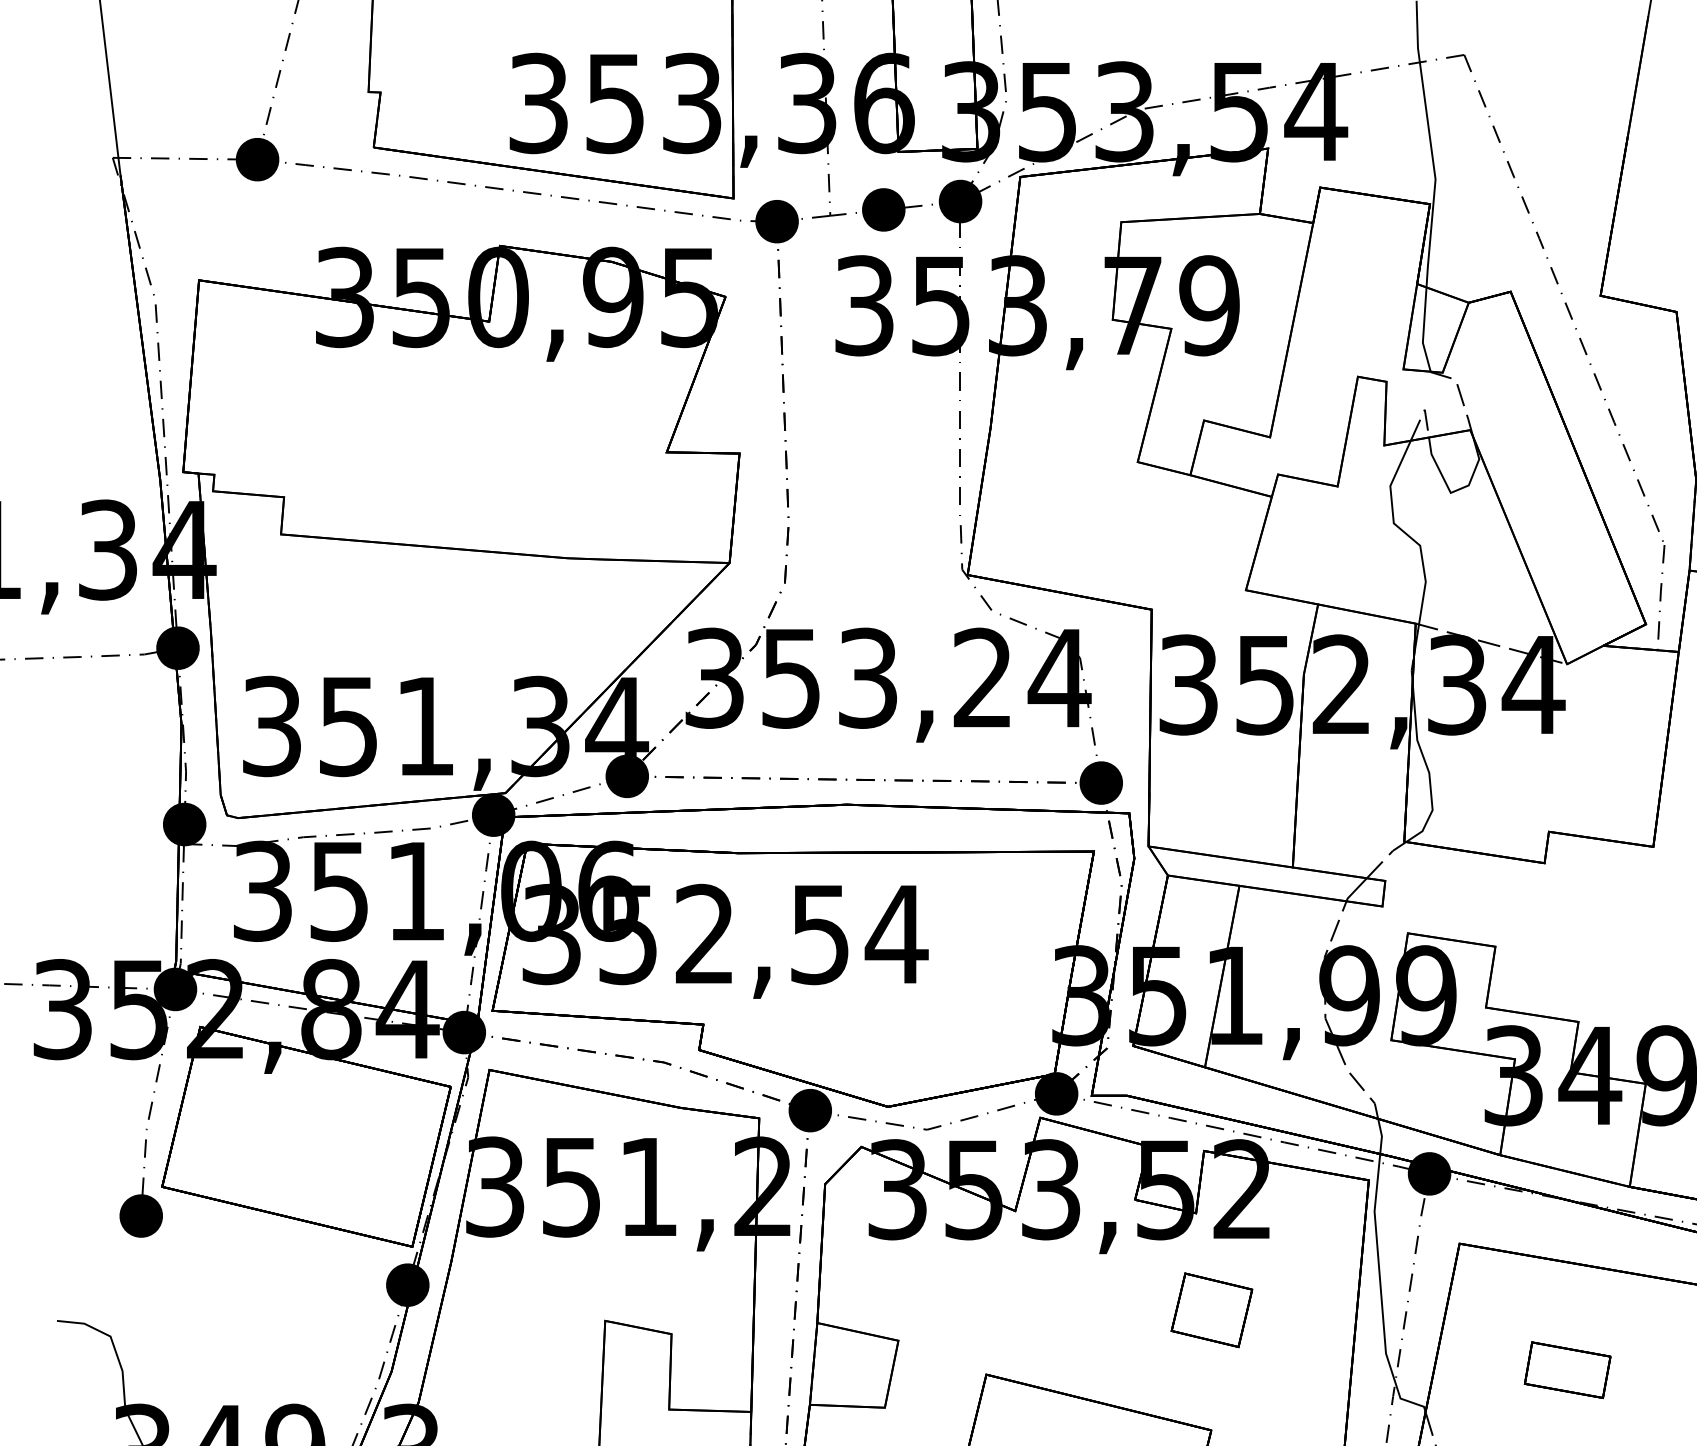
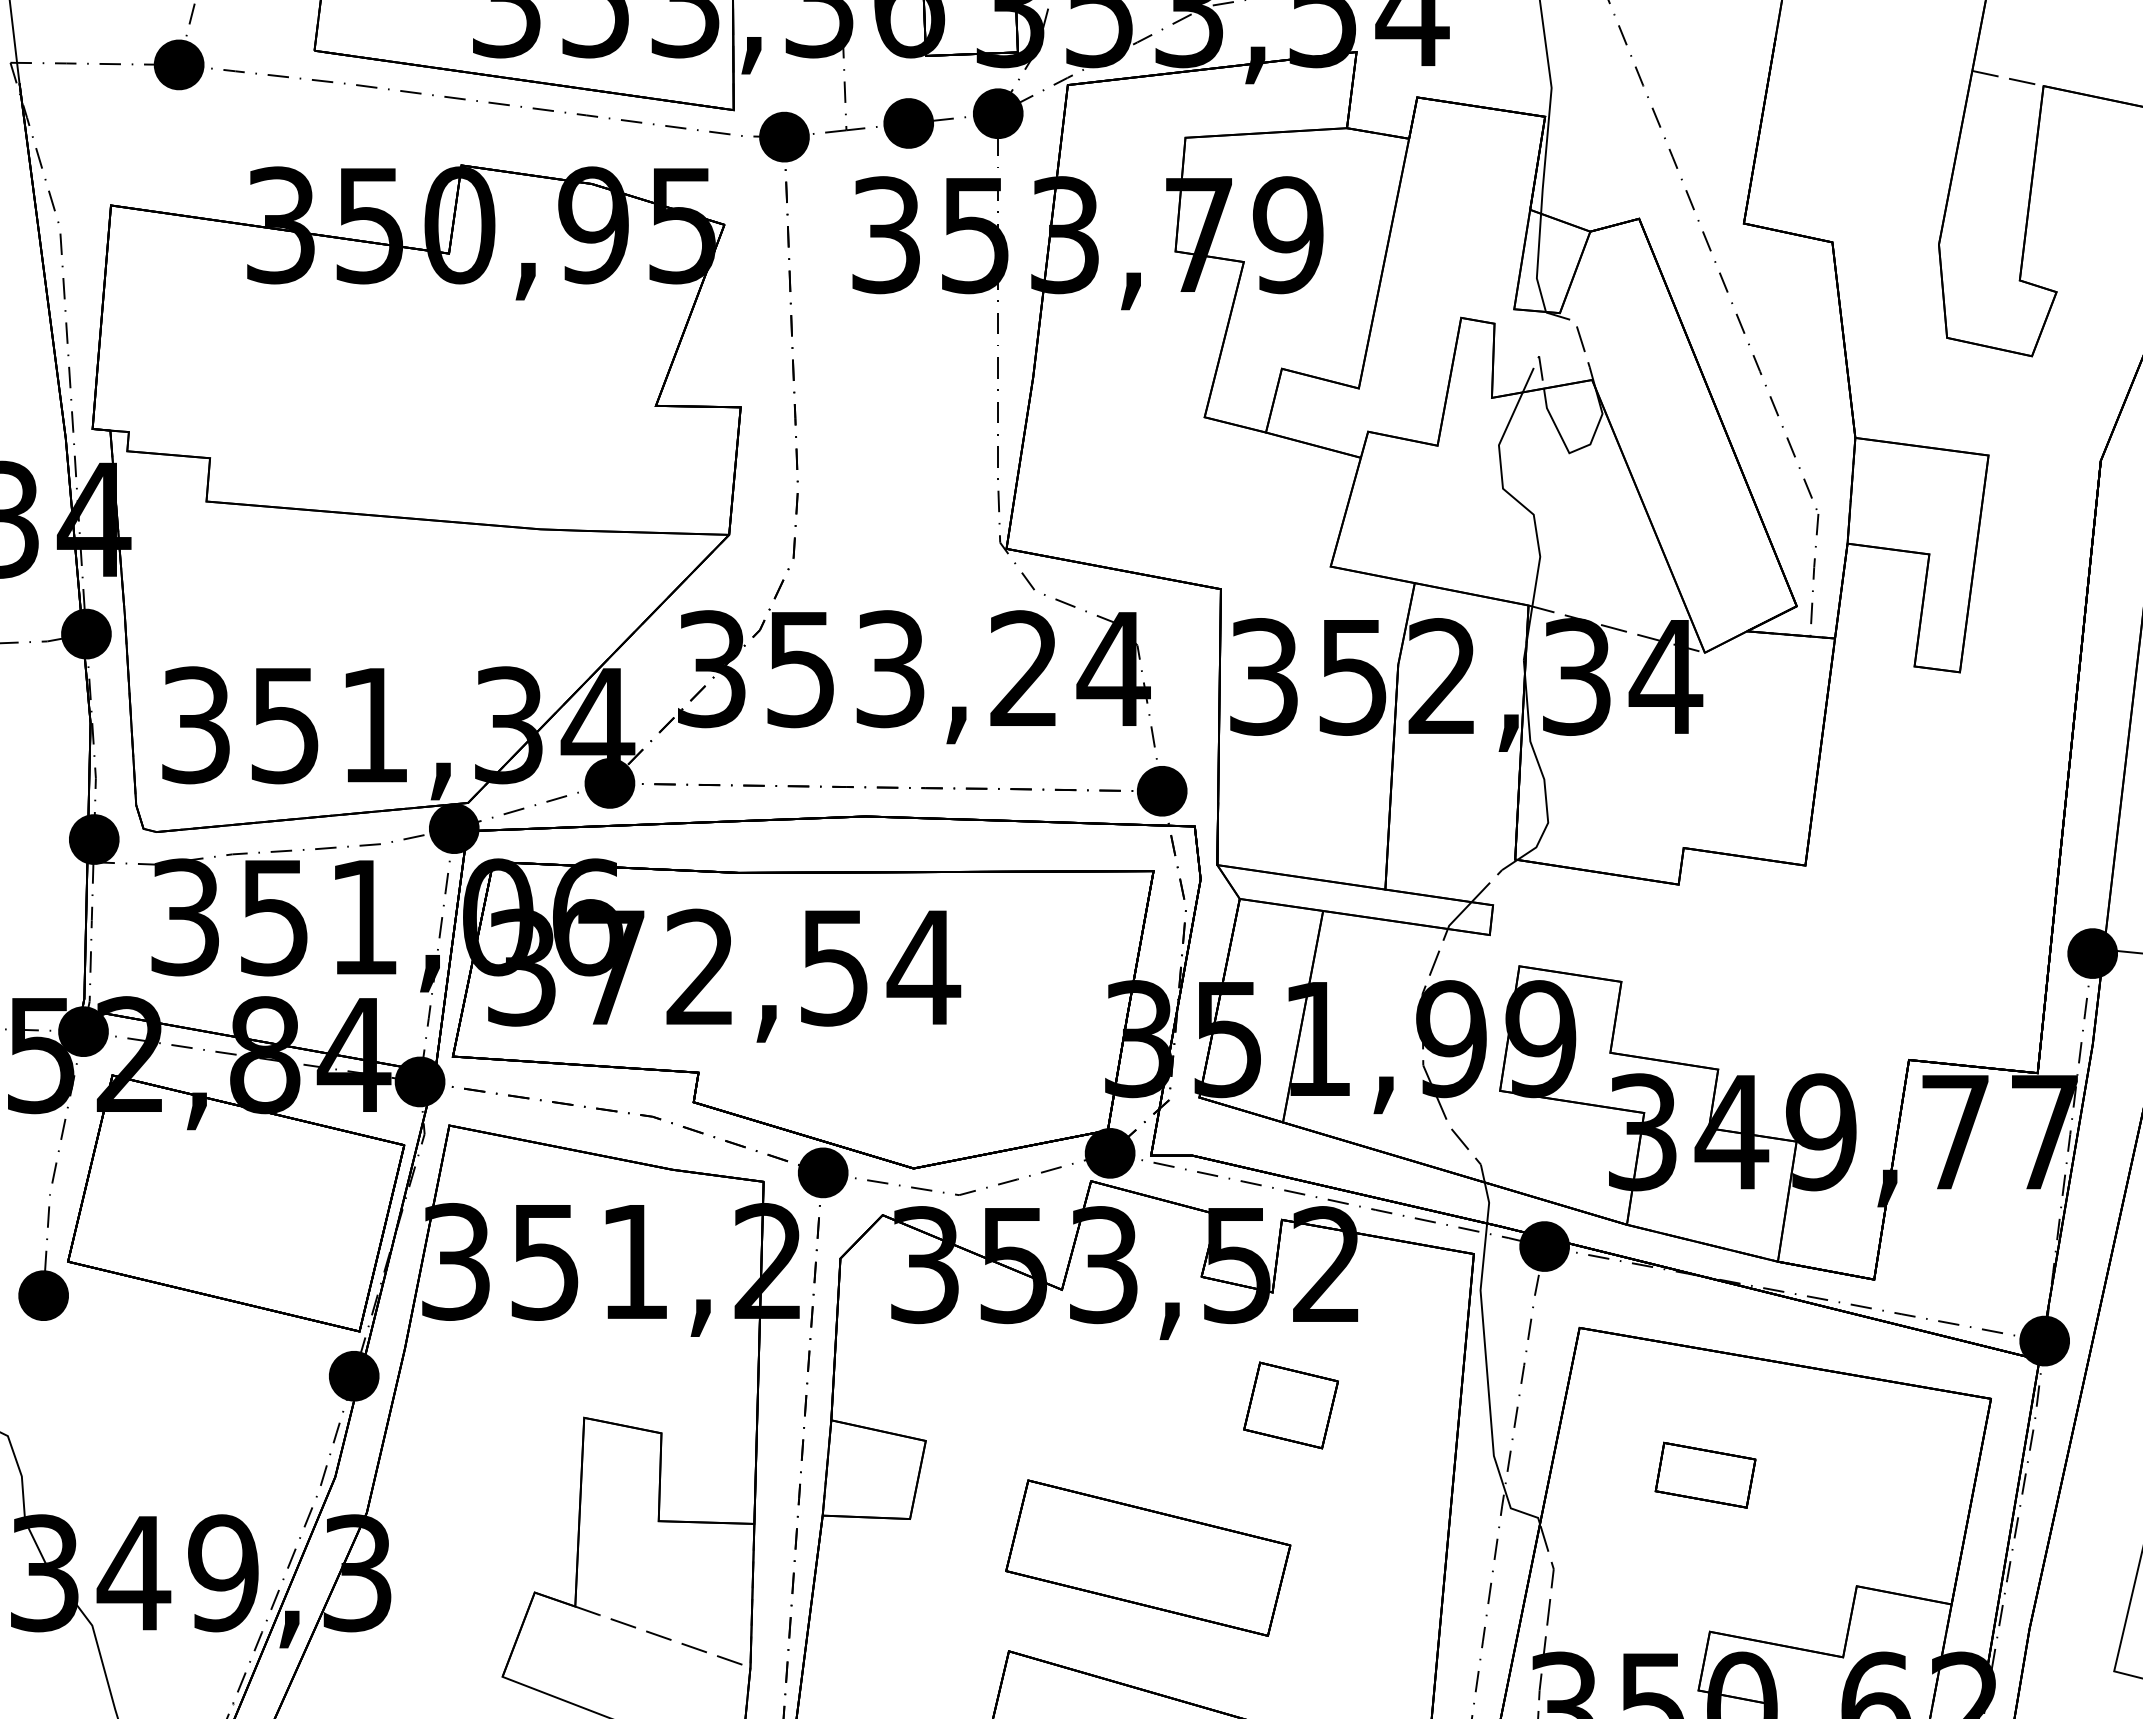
text: (627, 935) -> (610, 968), 352,54 -> 372,54

